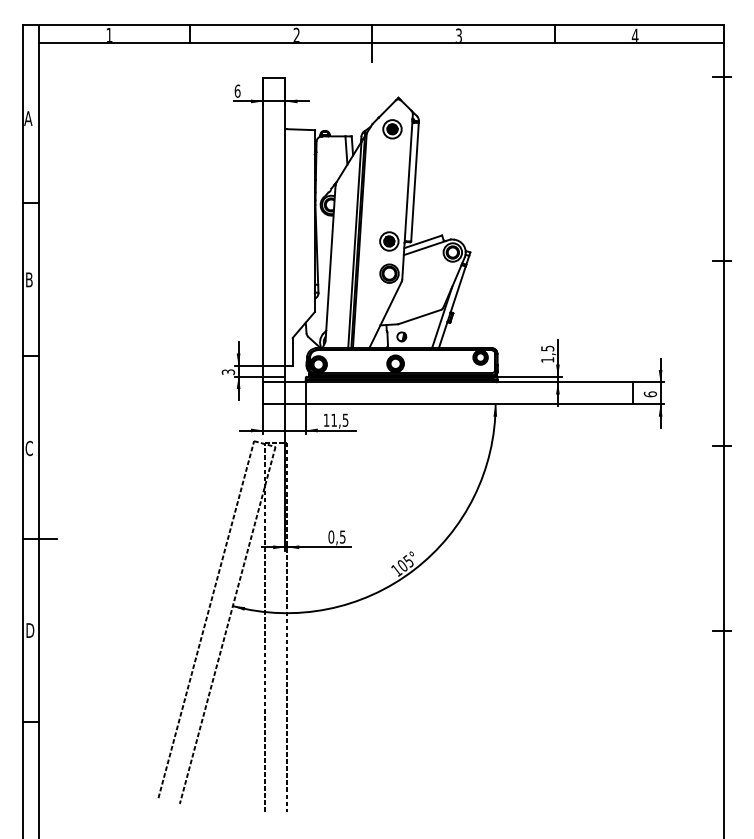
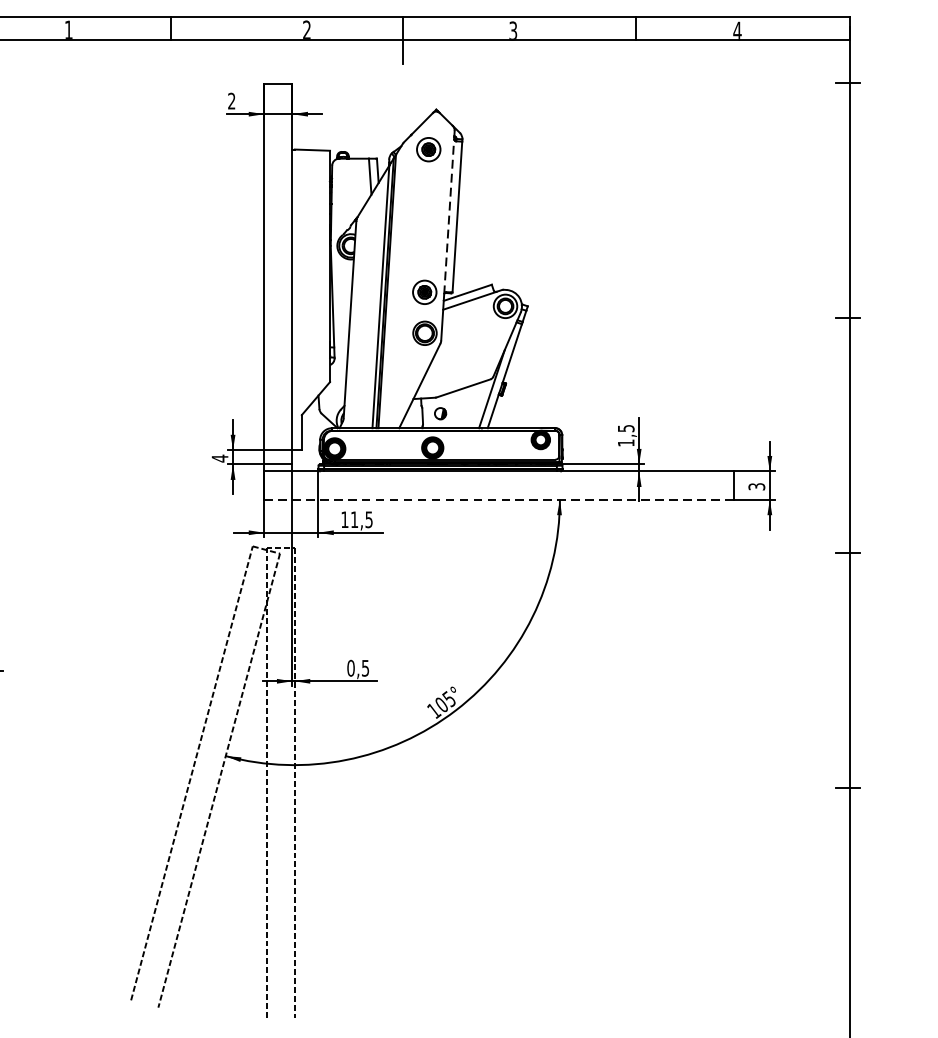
text: (237, 90) -> (231, 100), 6 -> 2
line: (408, 181) -> (449, 216), solid -> dashed
text: (228, 372) -> (220, 458), 3 -> 4
text: (650, 394) -> (756, 486), 6 -> 3
line: (447, 404) -> (498, 499), solid -> dashed

